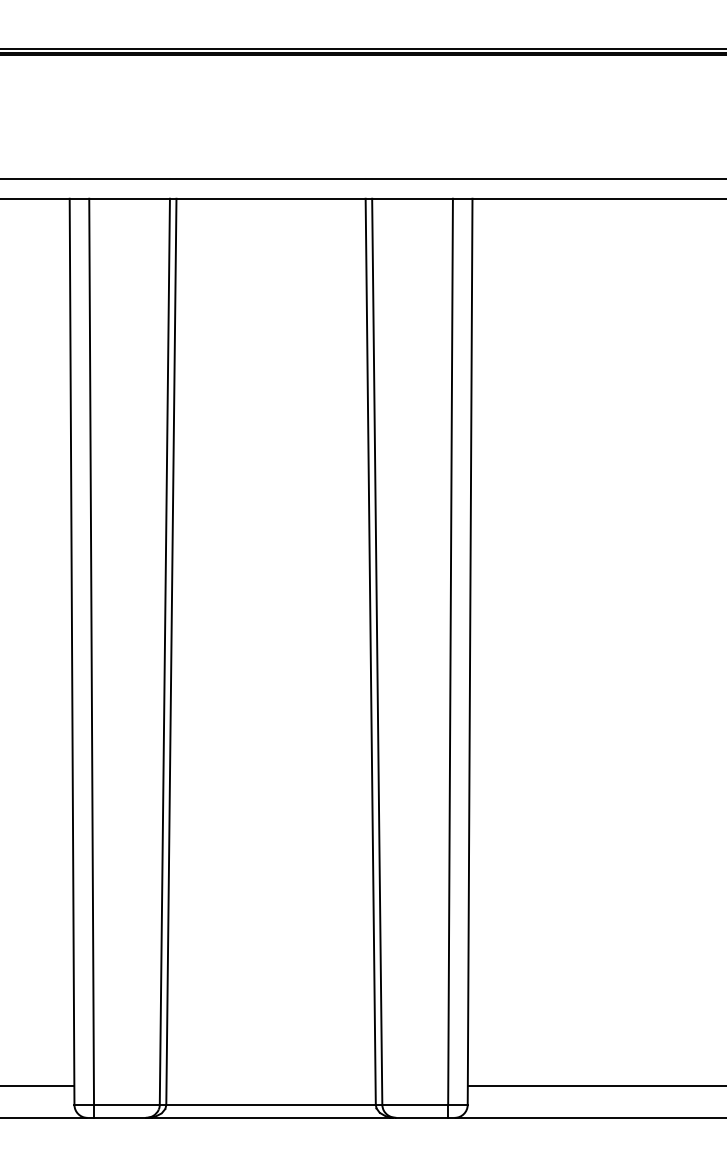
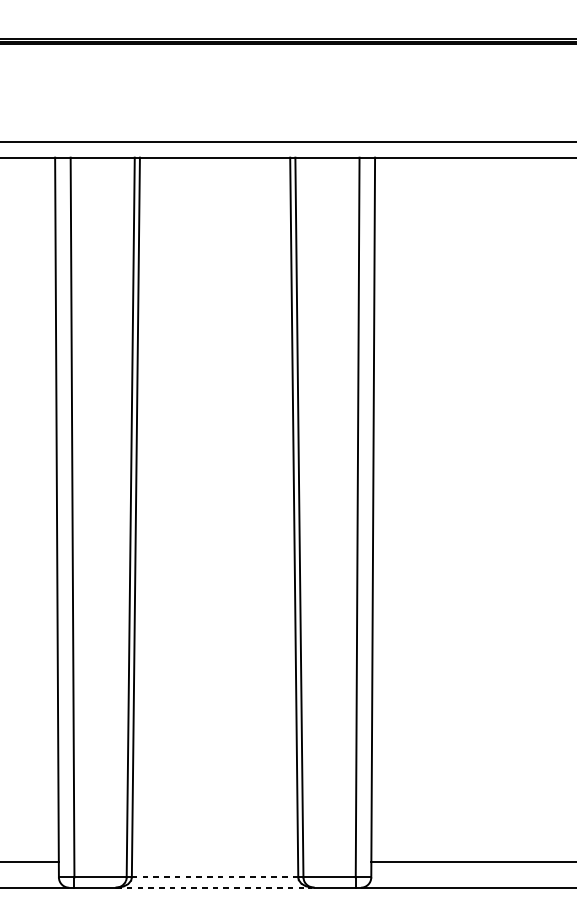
line: (271, 1104) -> (215, 877), solid -> dashed
line: (270, 1117) -> (214, 887), solid -> dashed

